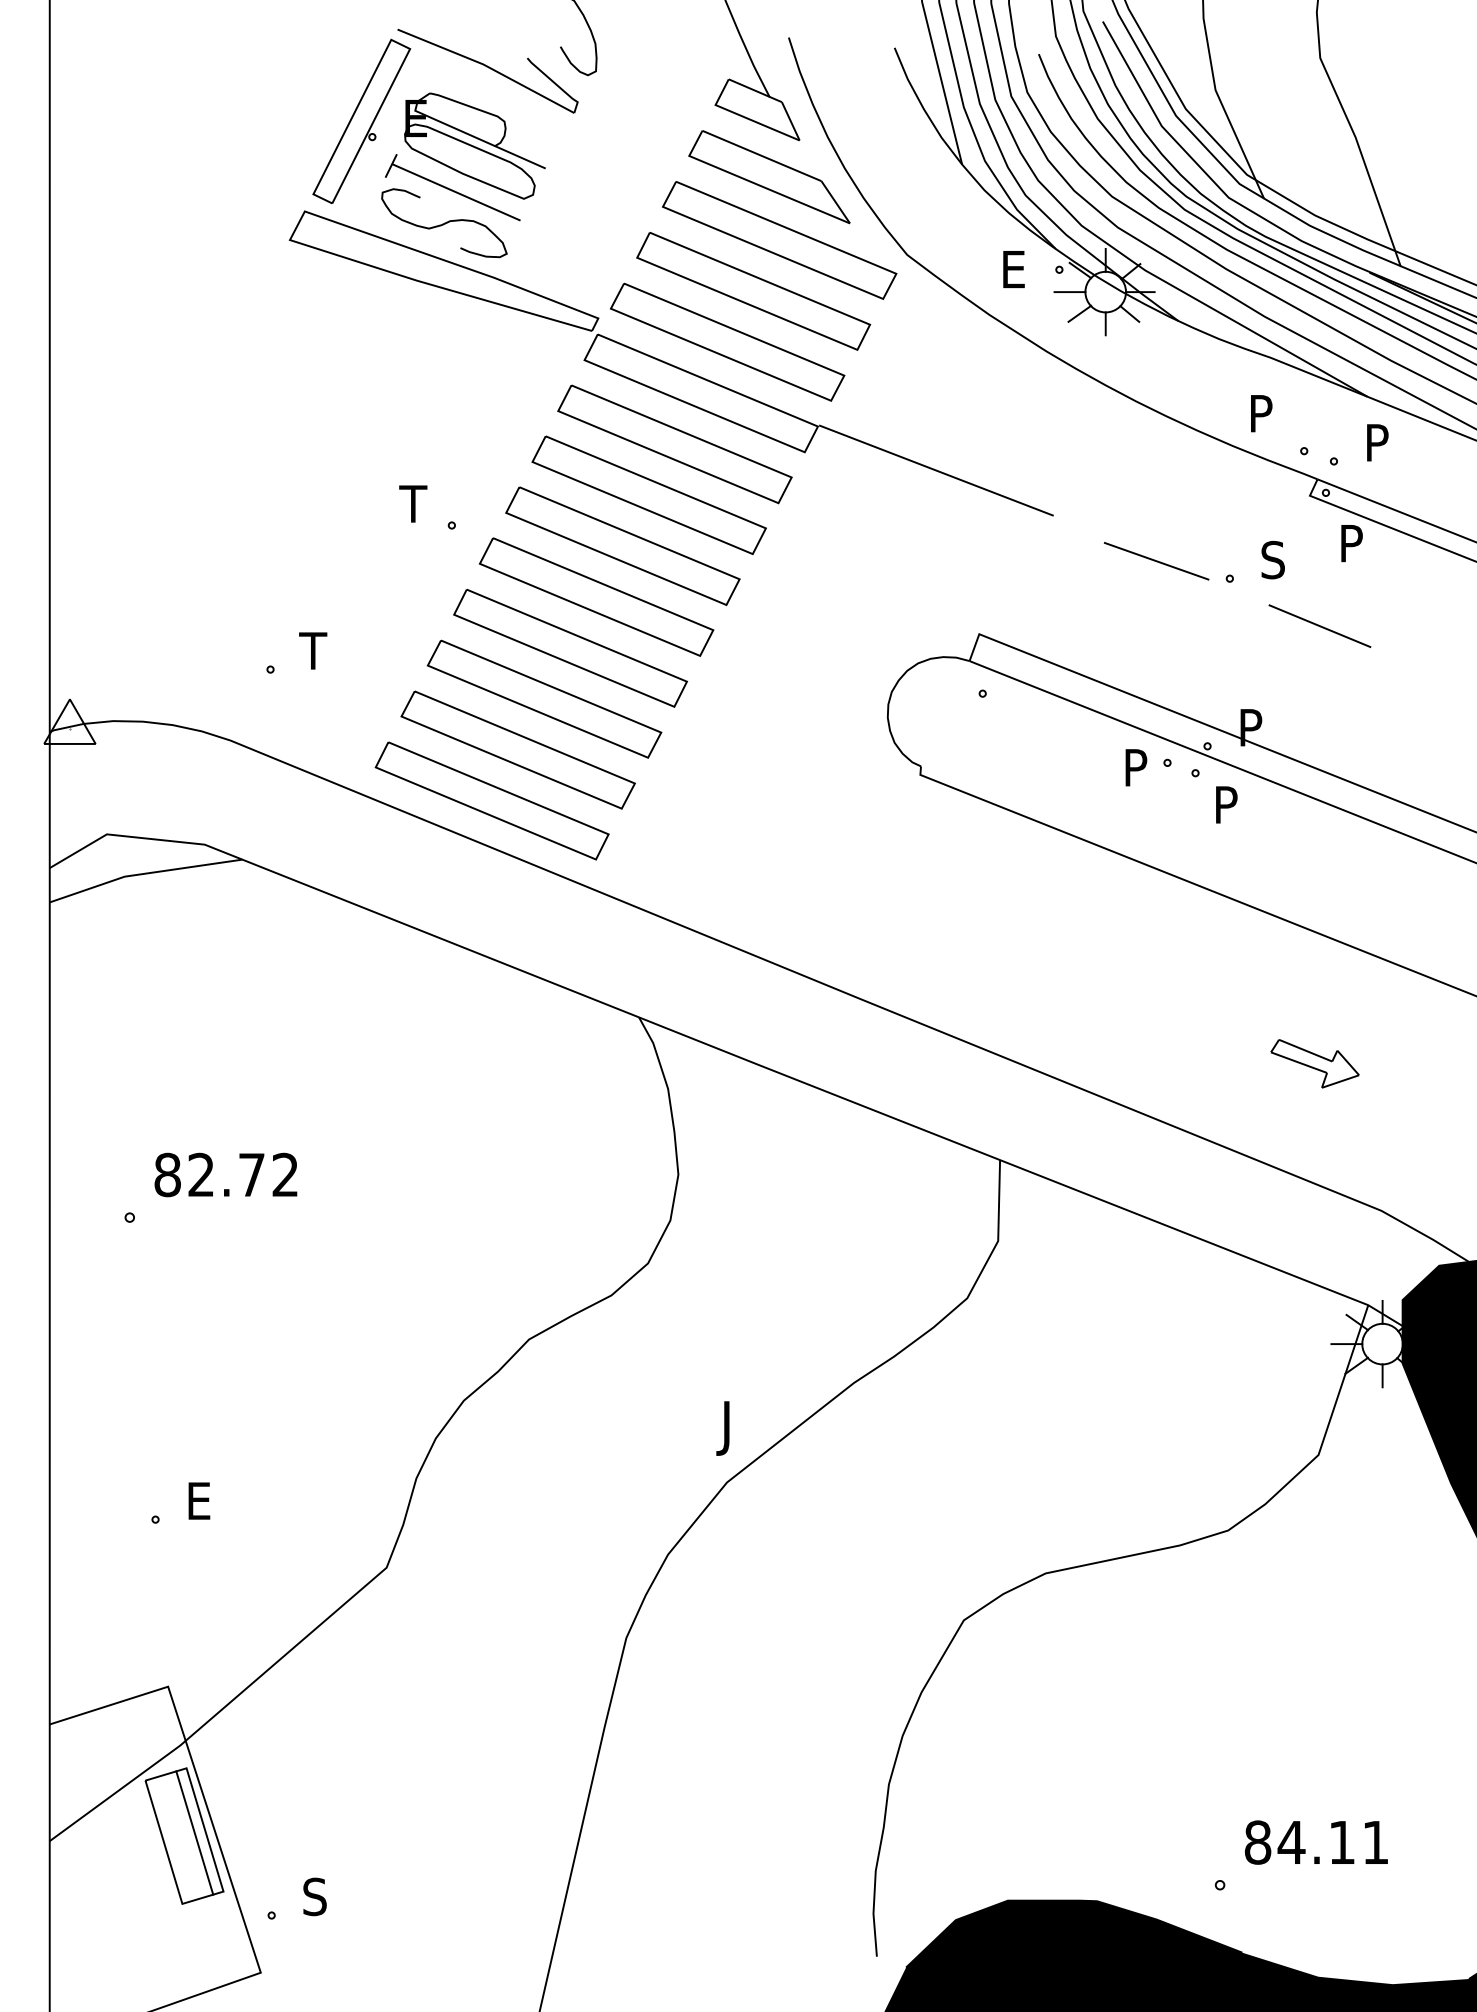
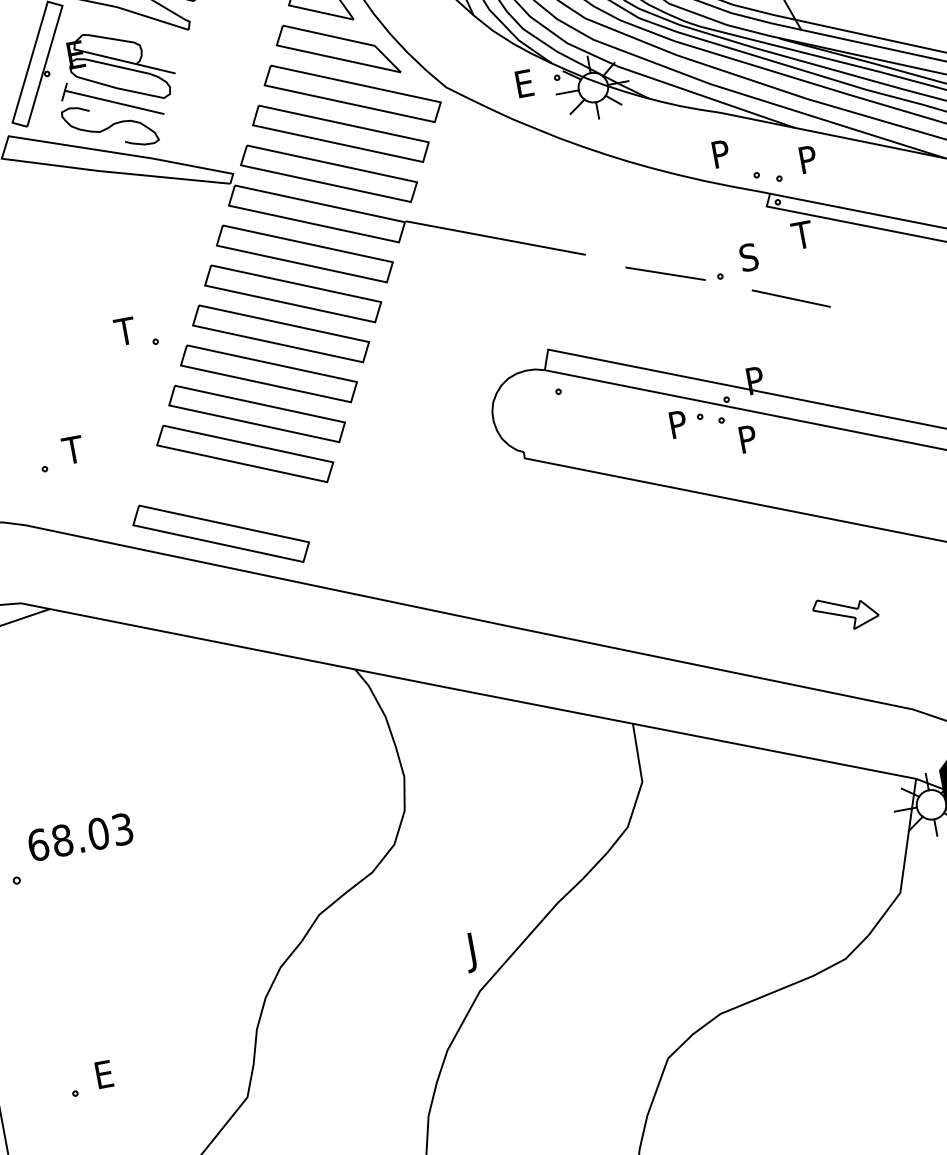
text: (1350, 543) -> (802, 235), P -> T
part: (517, 749) -> (232, 493), removed
text: (226, 1174) -> (80, 836), 82.72 -> 68.03

